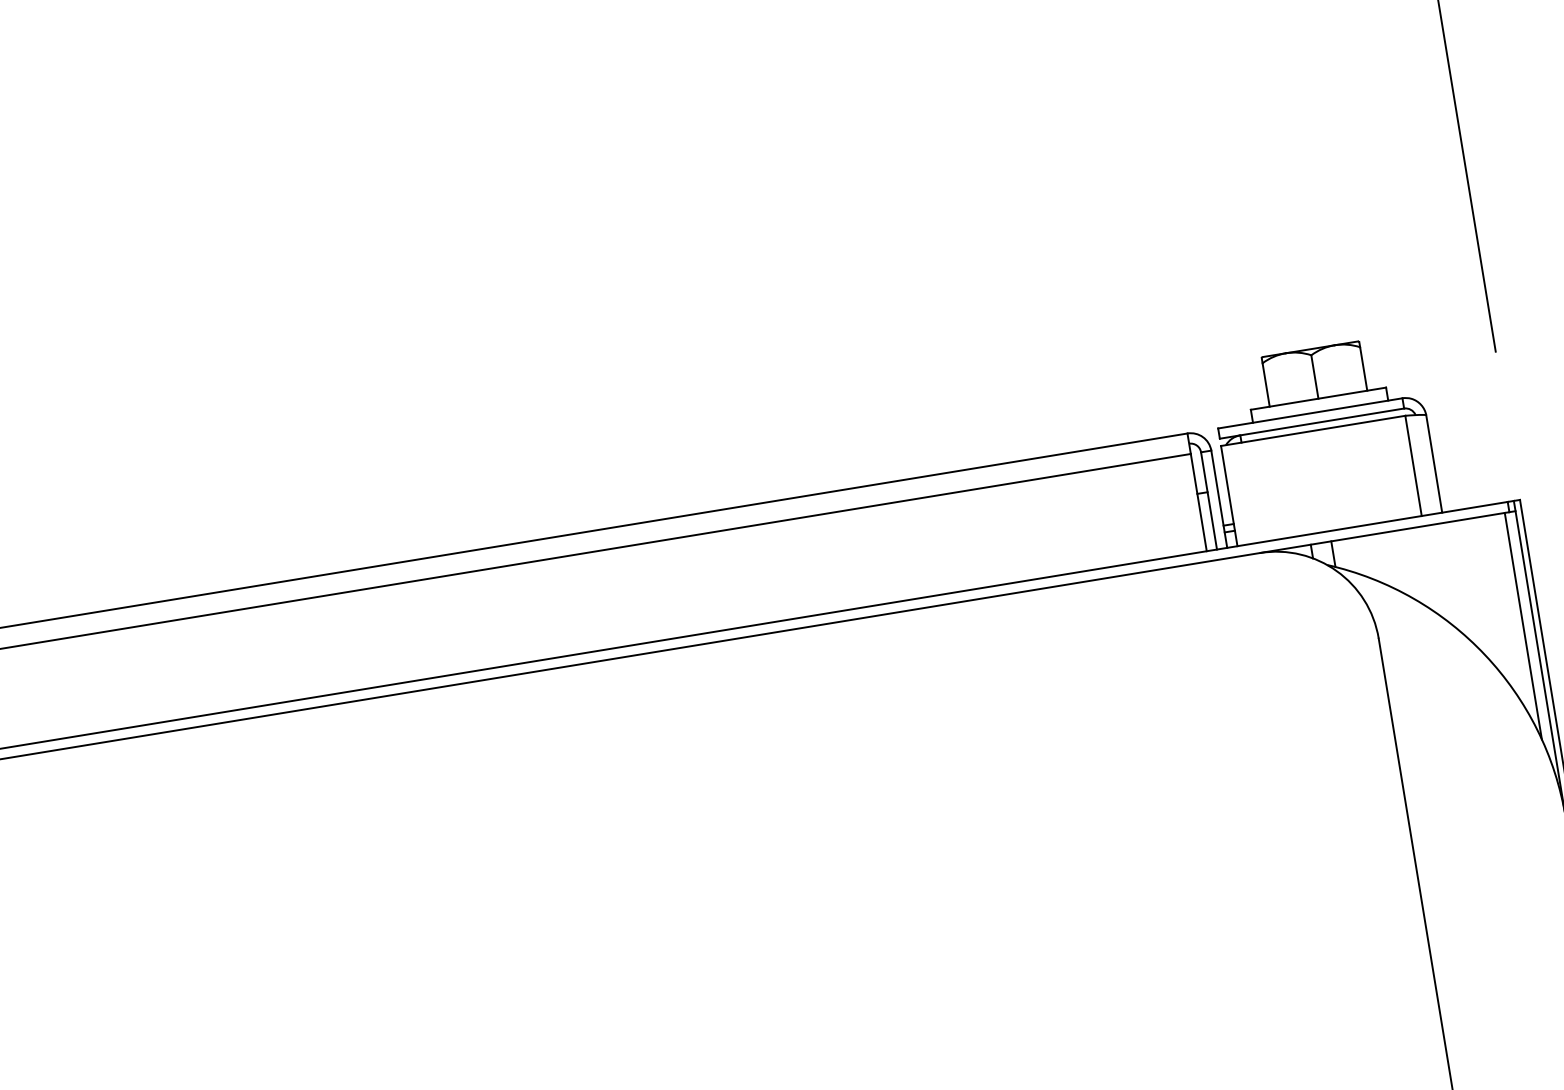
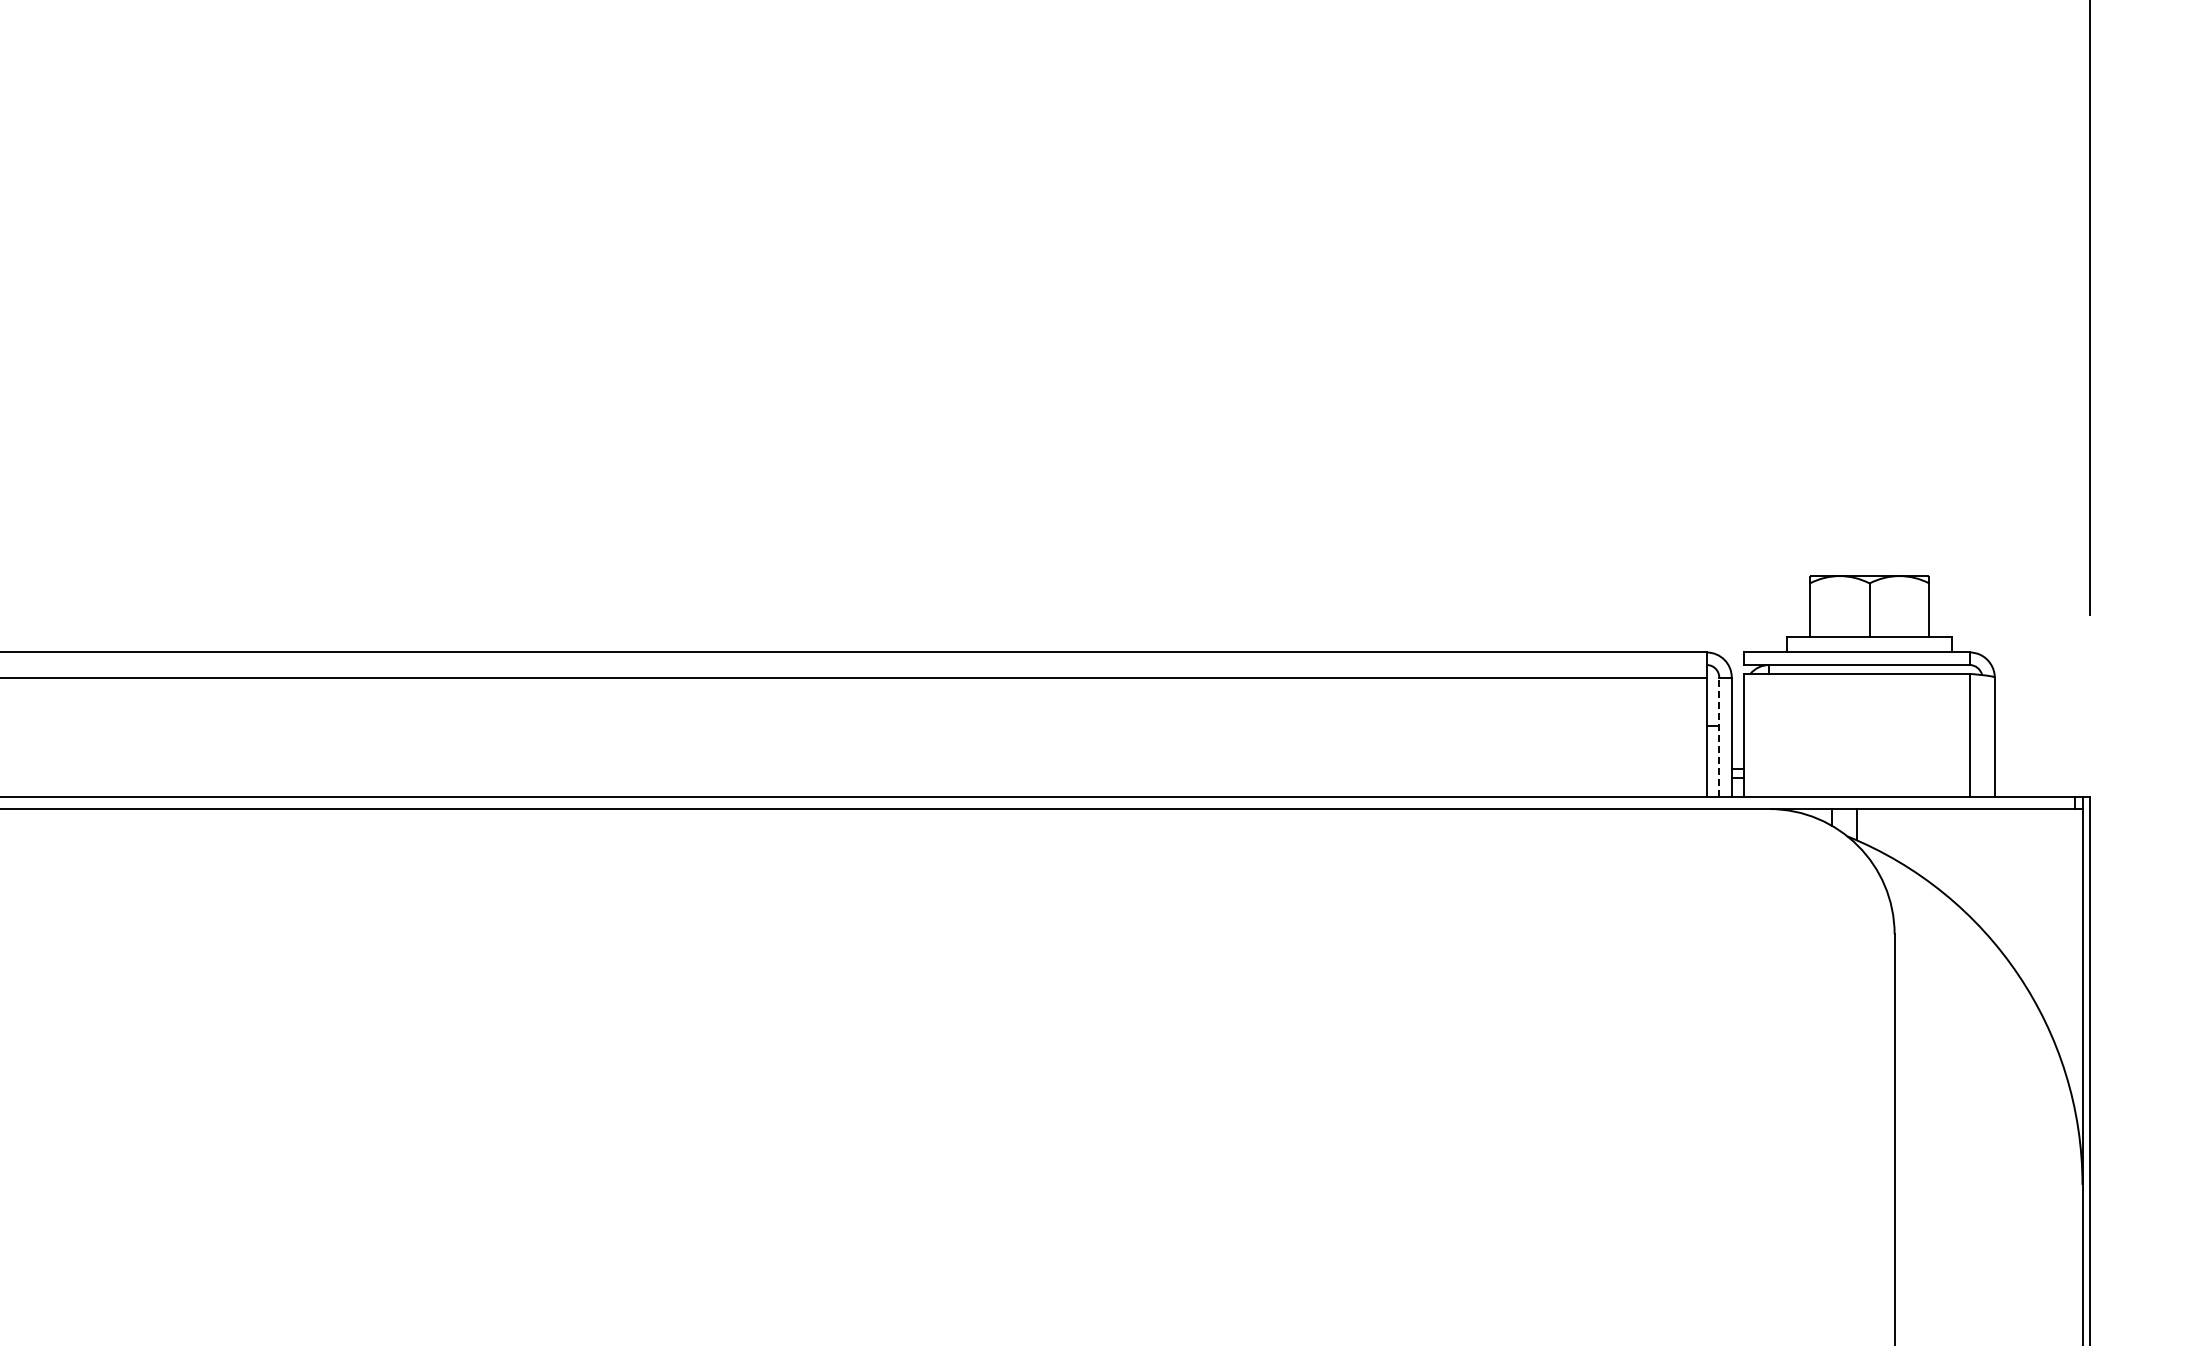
line: (1209, 500) -> (1719, 736), solid -> dashed
line: (1523, 626) -> (2069, 947), removed

